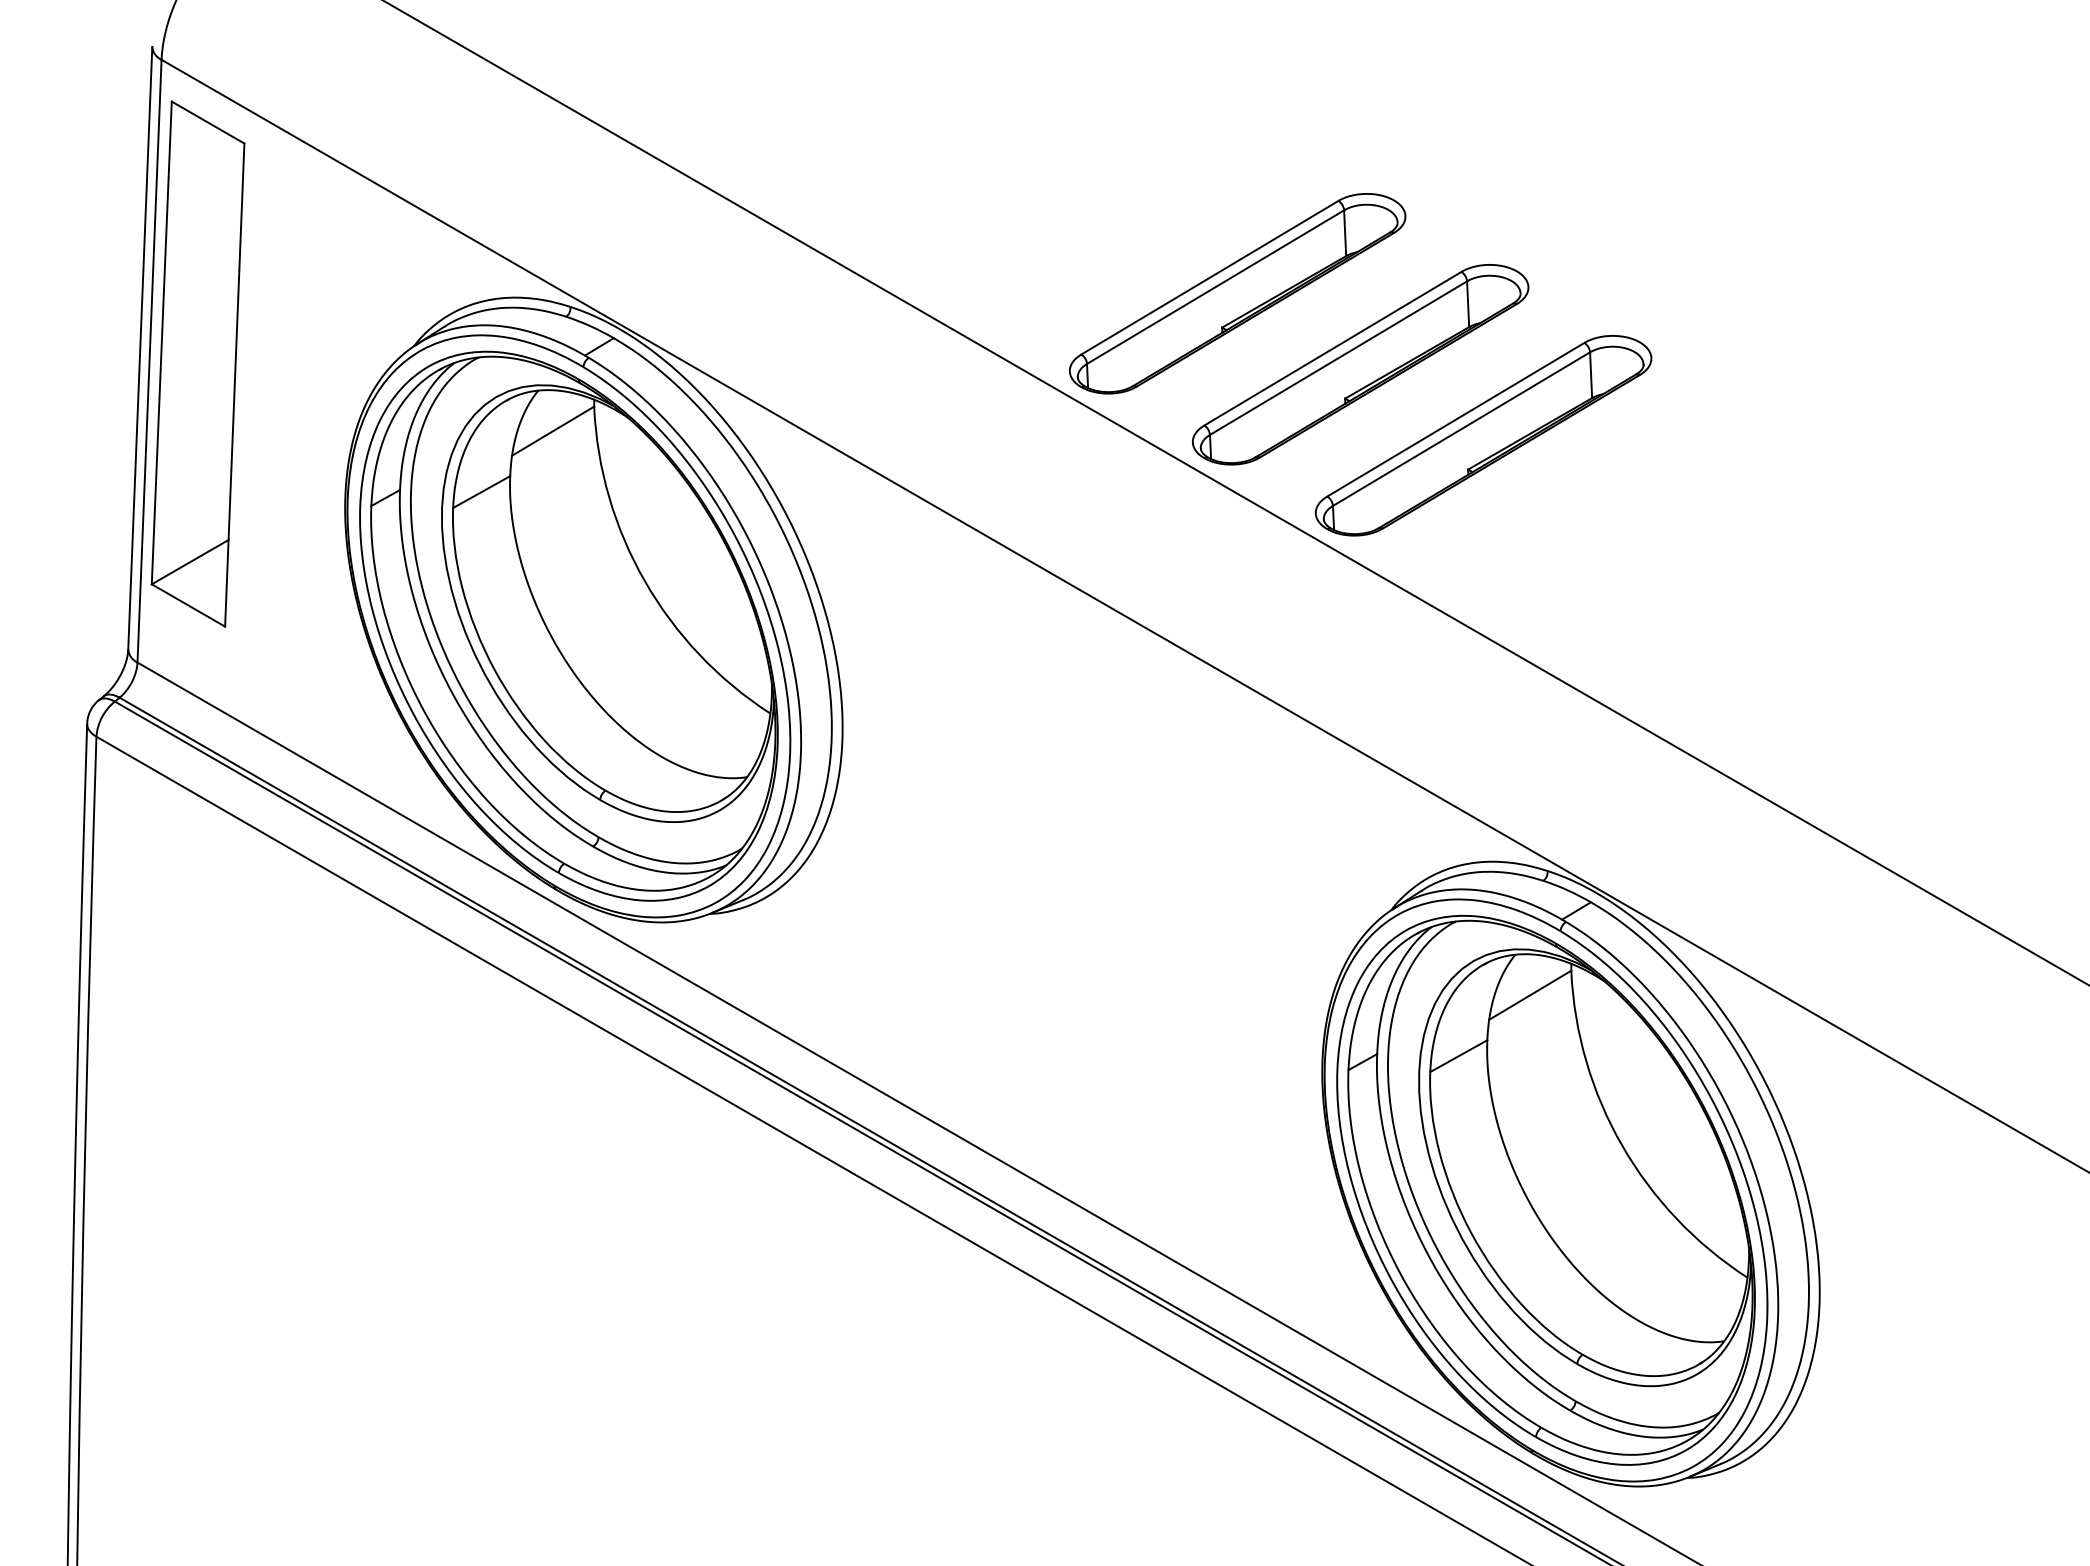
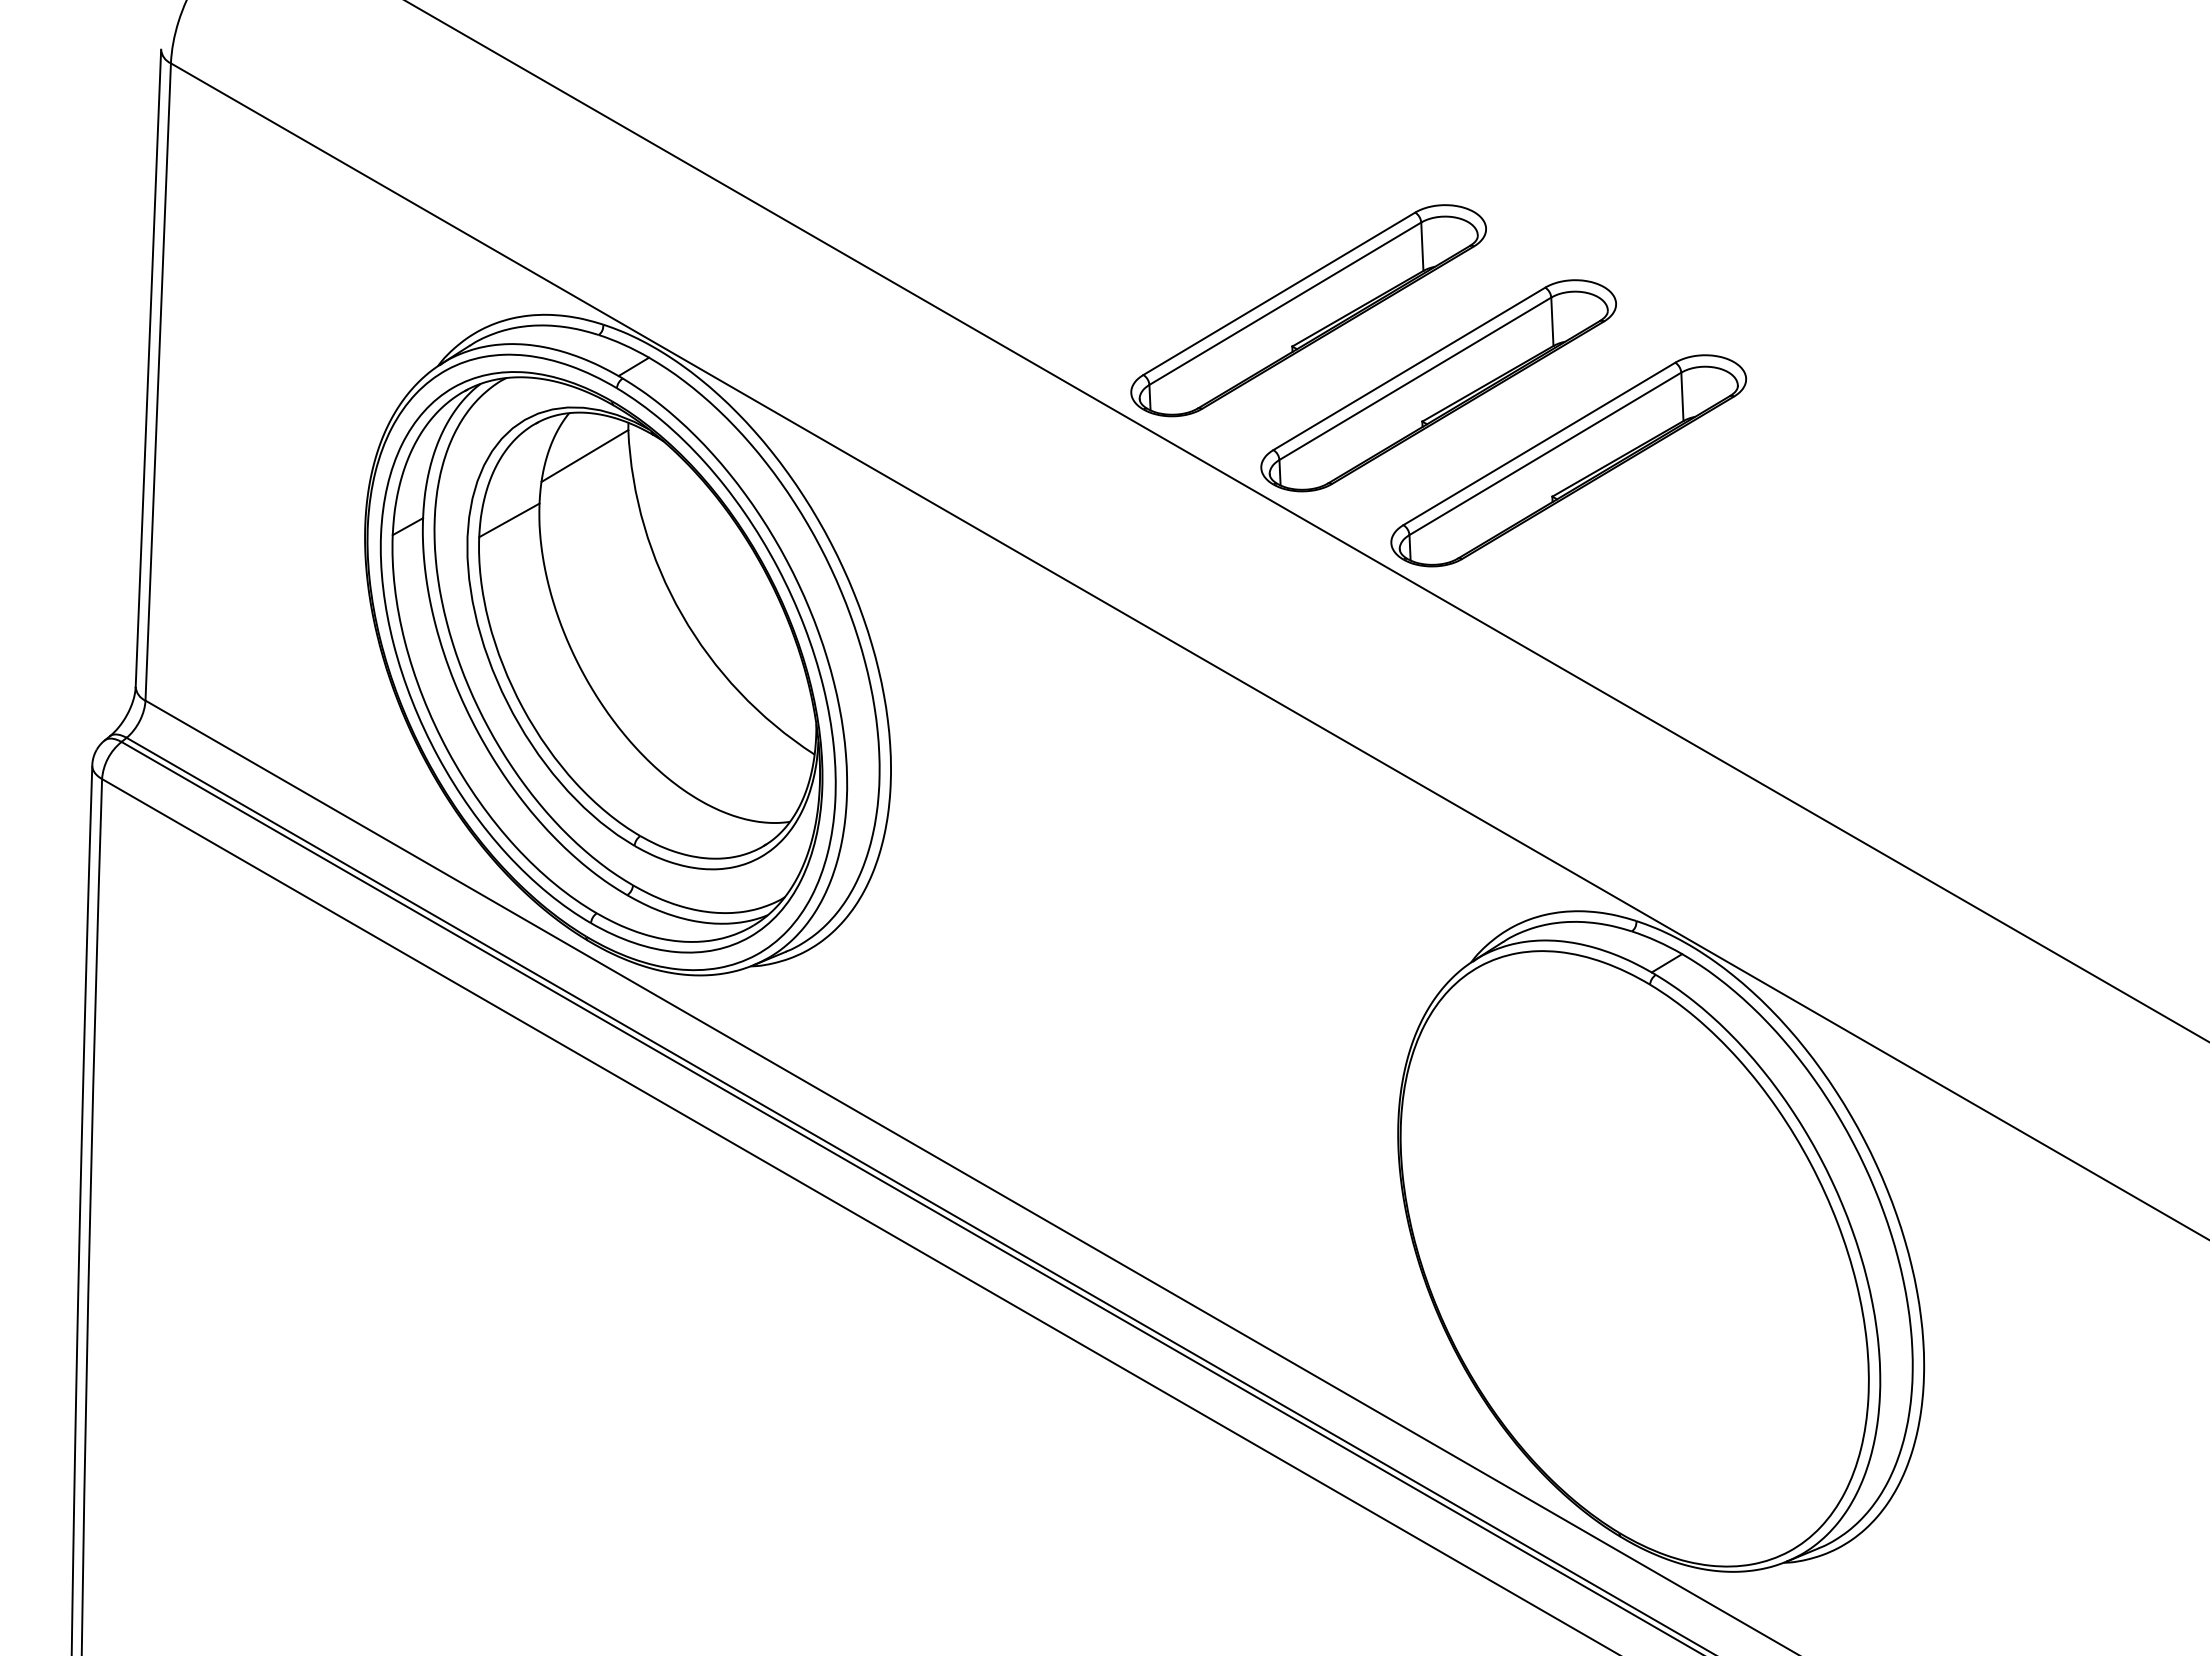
part: (198, 363) -> (209, 384), removed
part: (1545, 1190) -> (1634, 1258), removed

